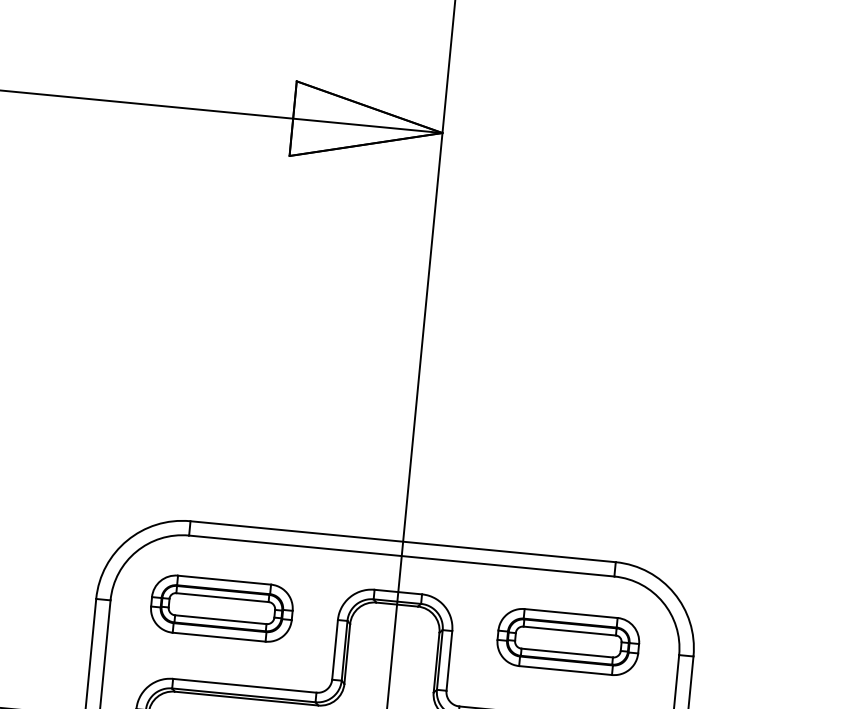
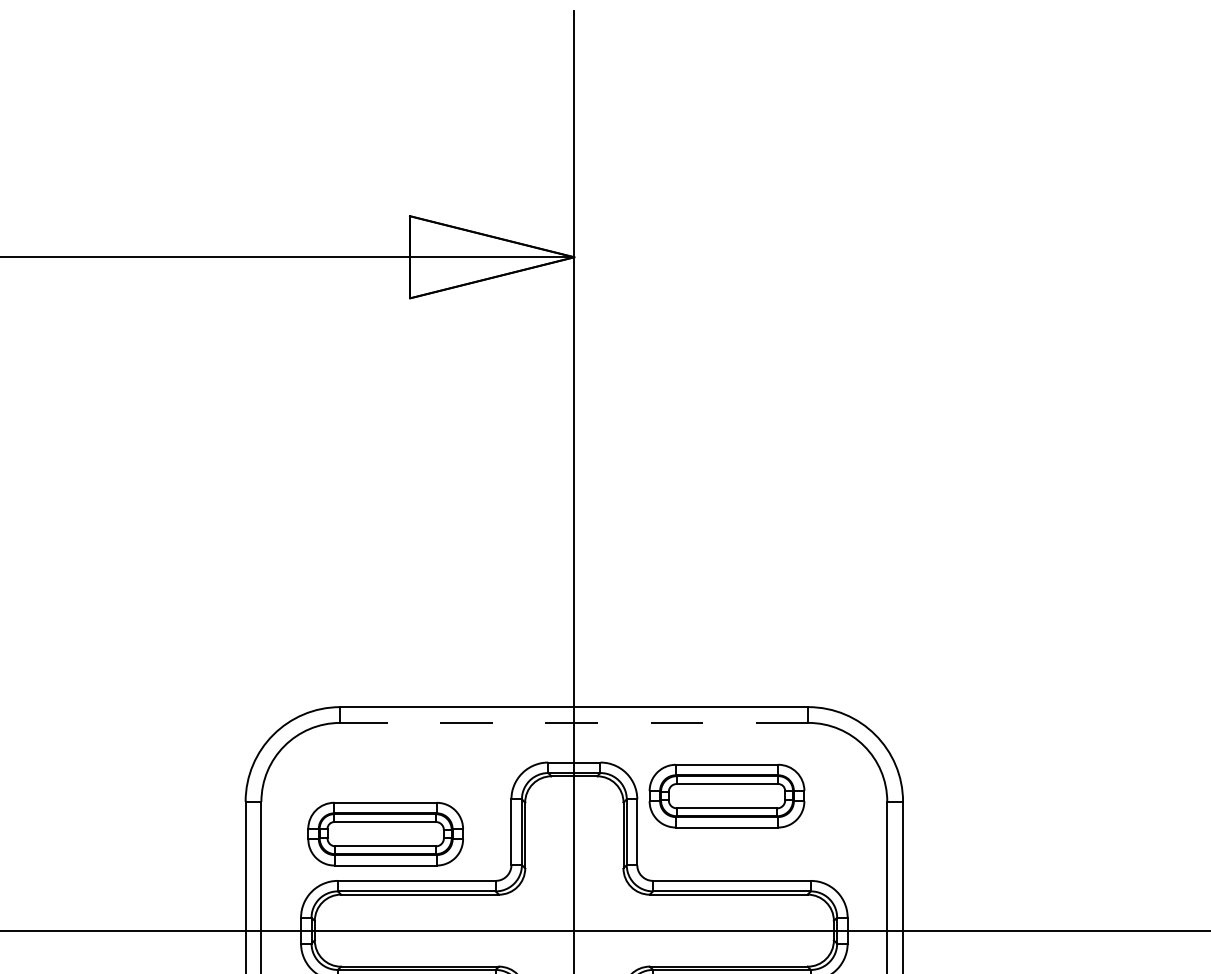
line: (401, 555) -> (573, 722), solid -> dashed
part: (221, 608) -> (385, 833), moved
part: (567, 641) -> (726, 795), moved

